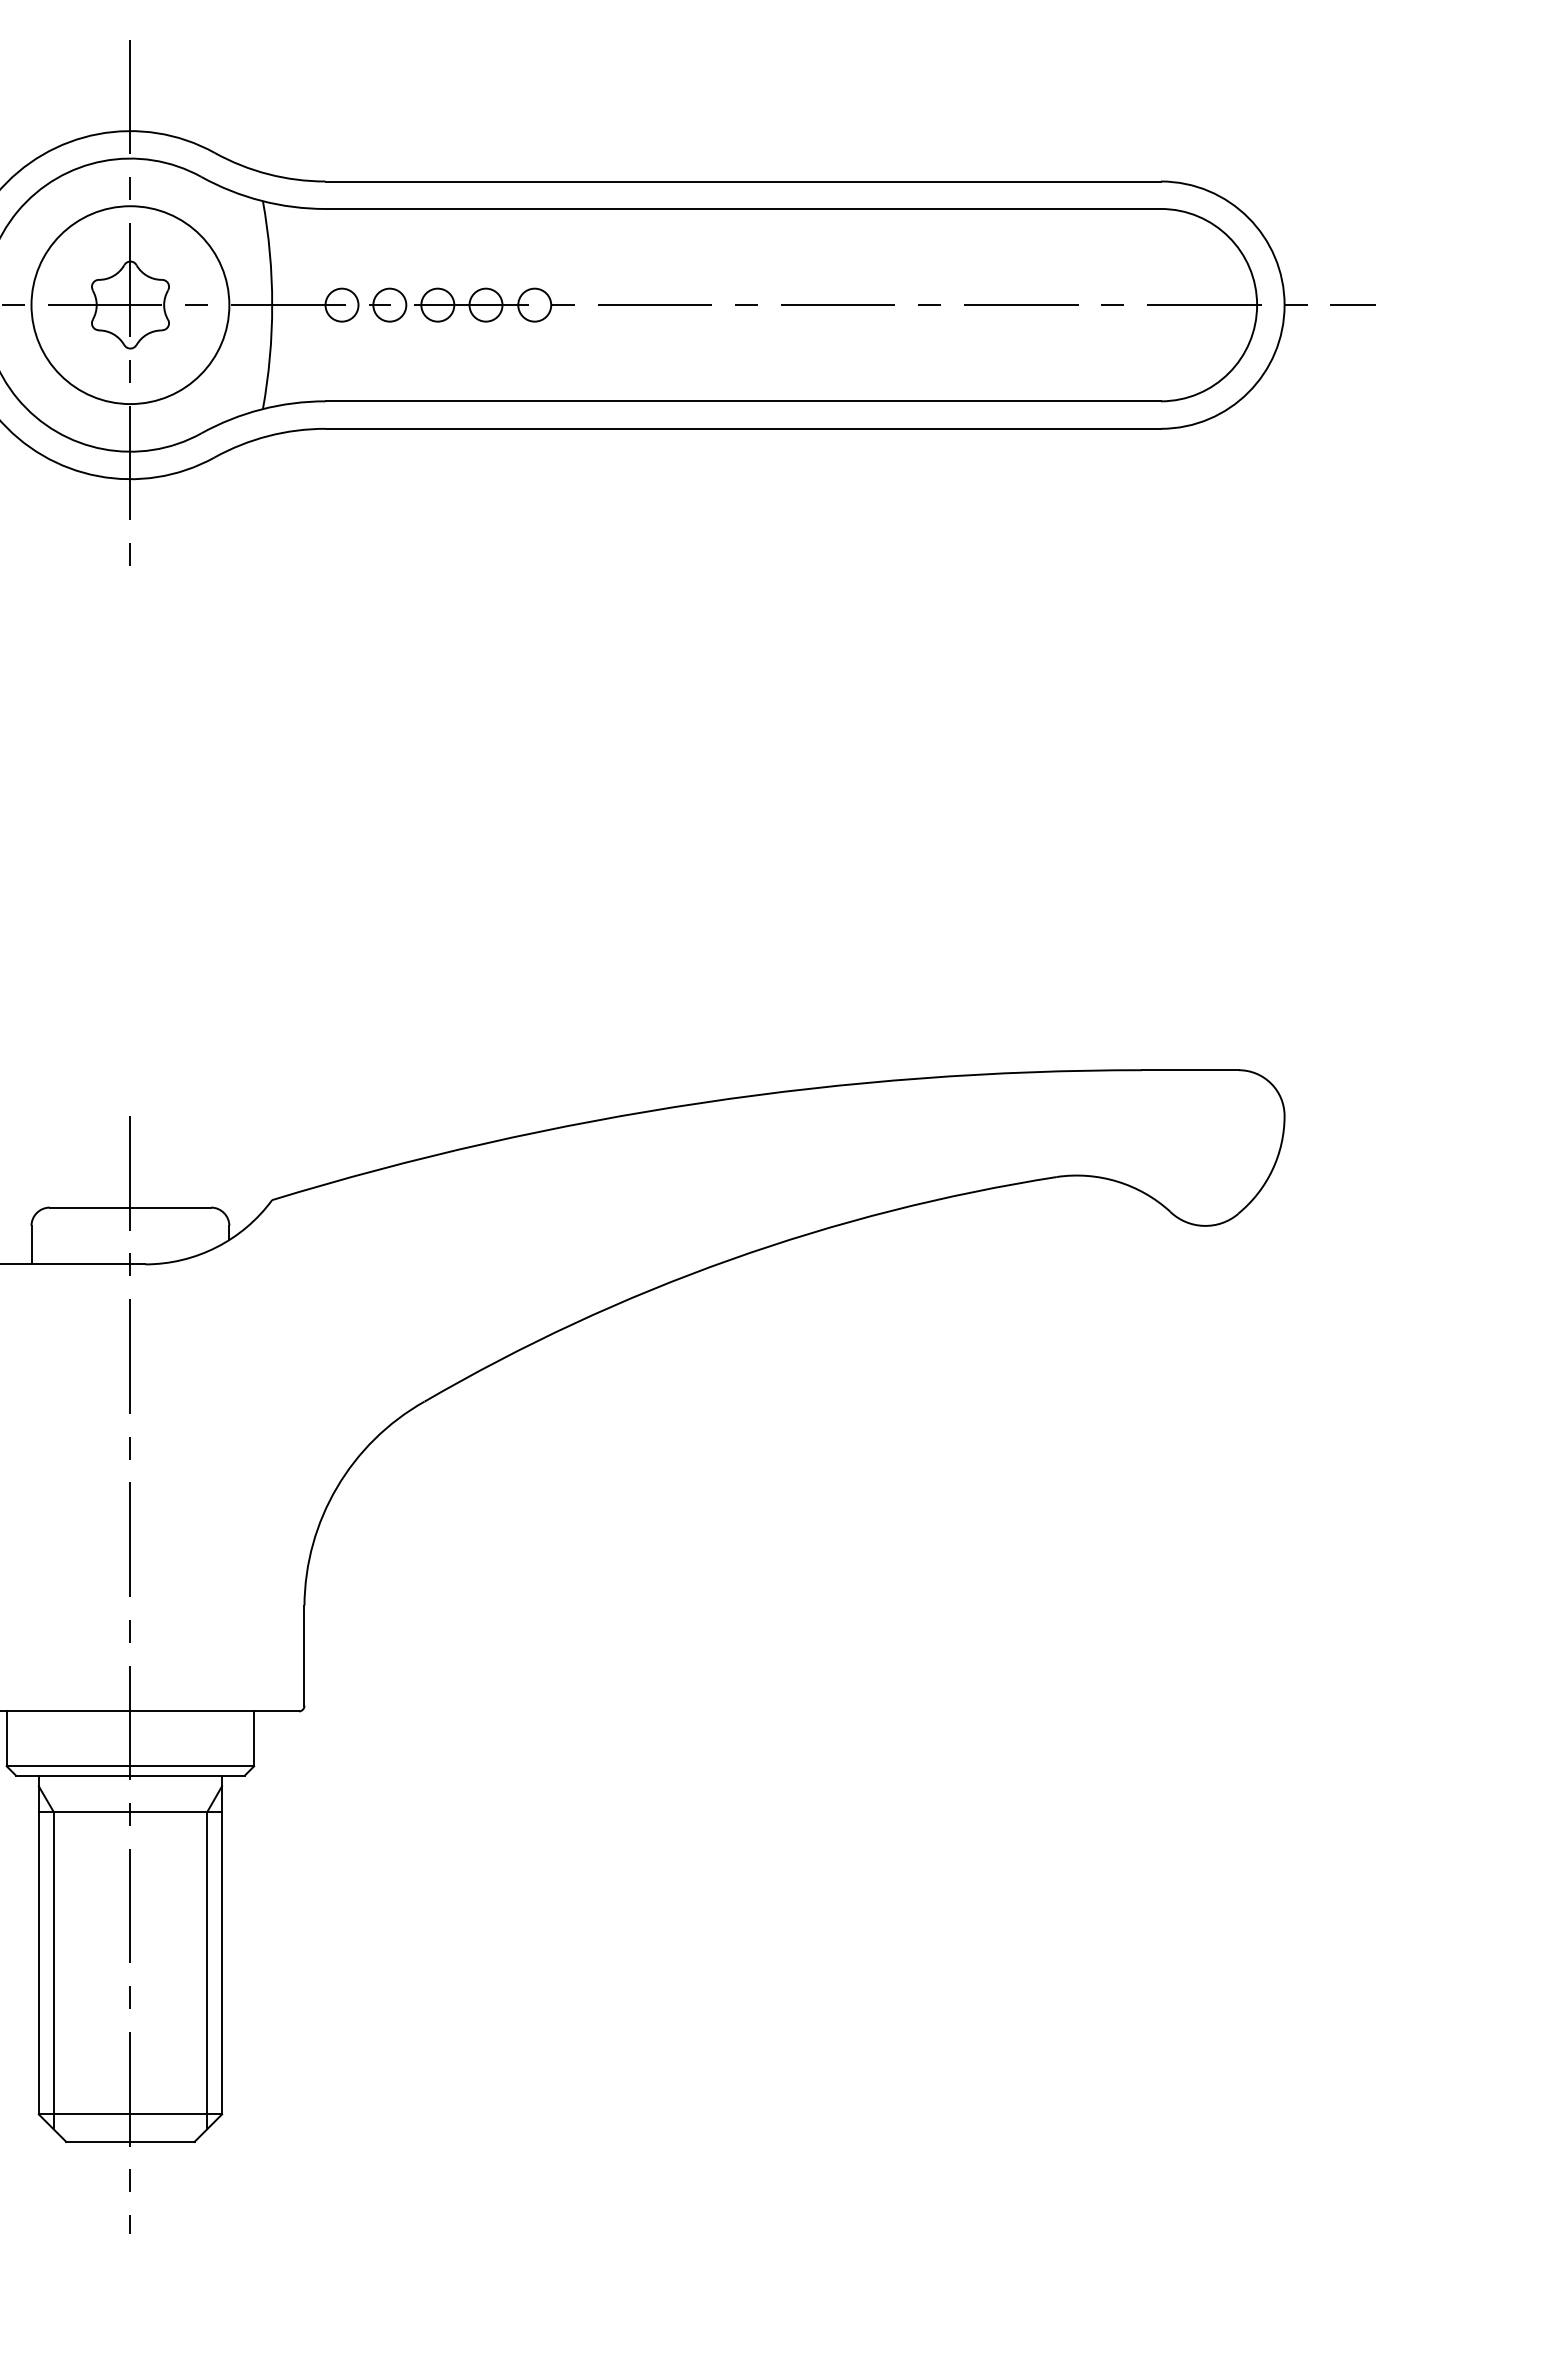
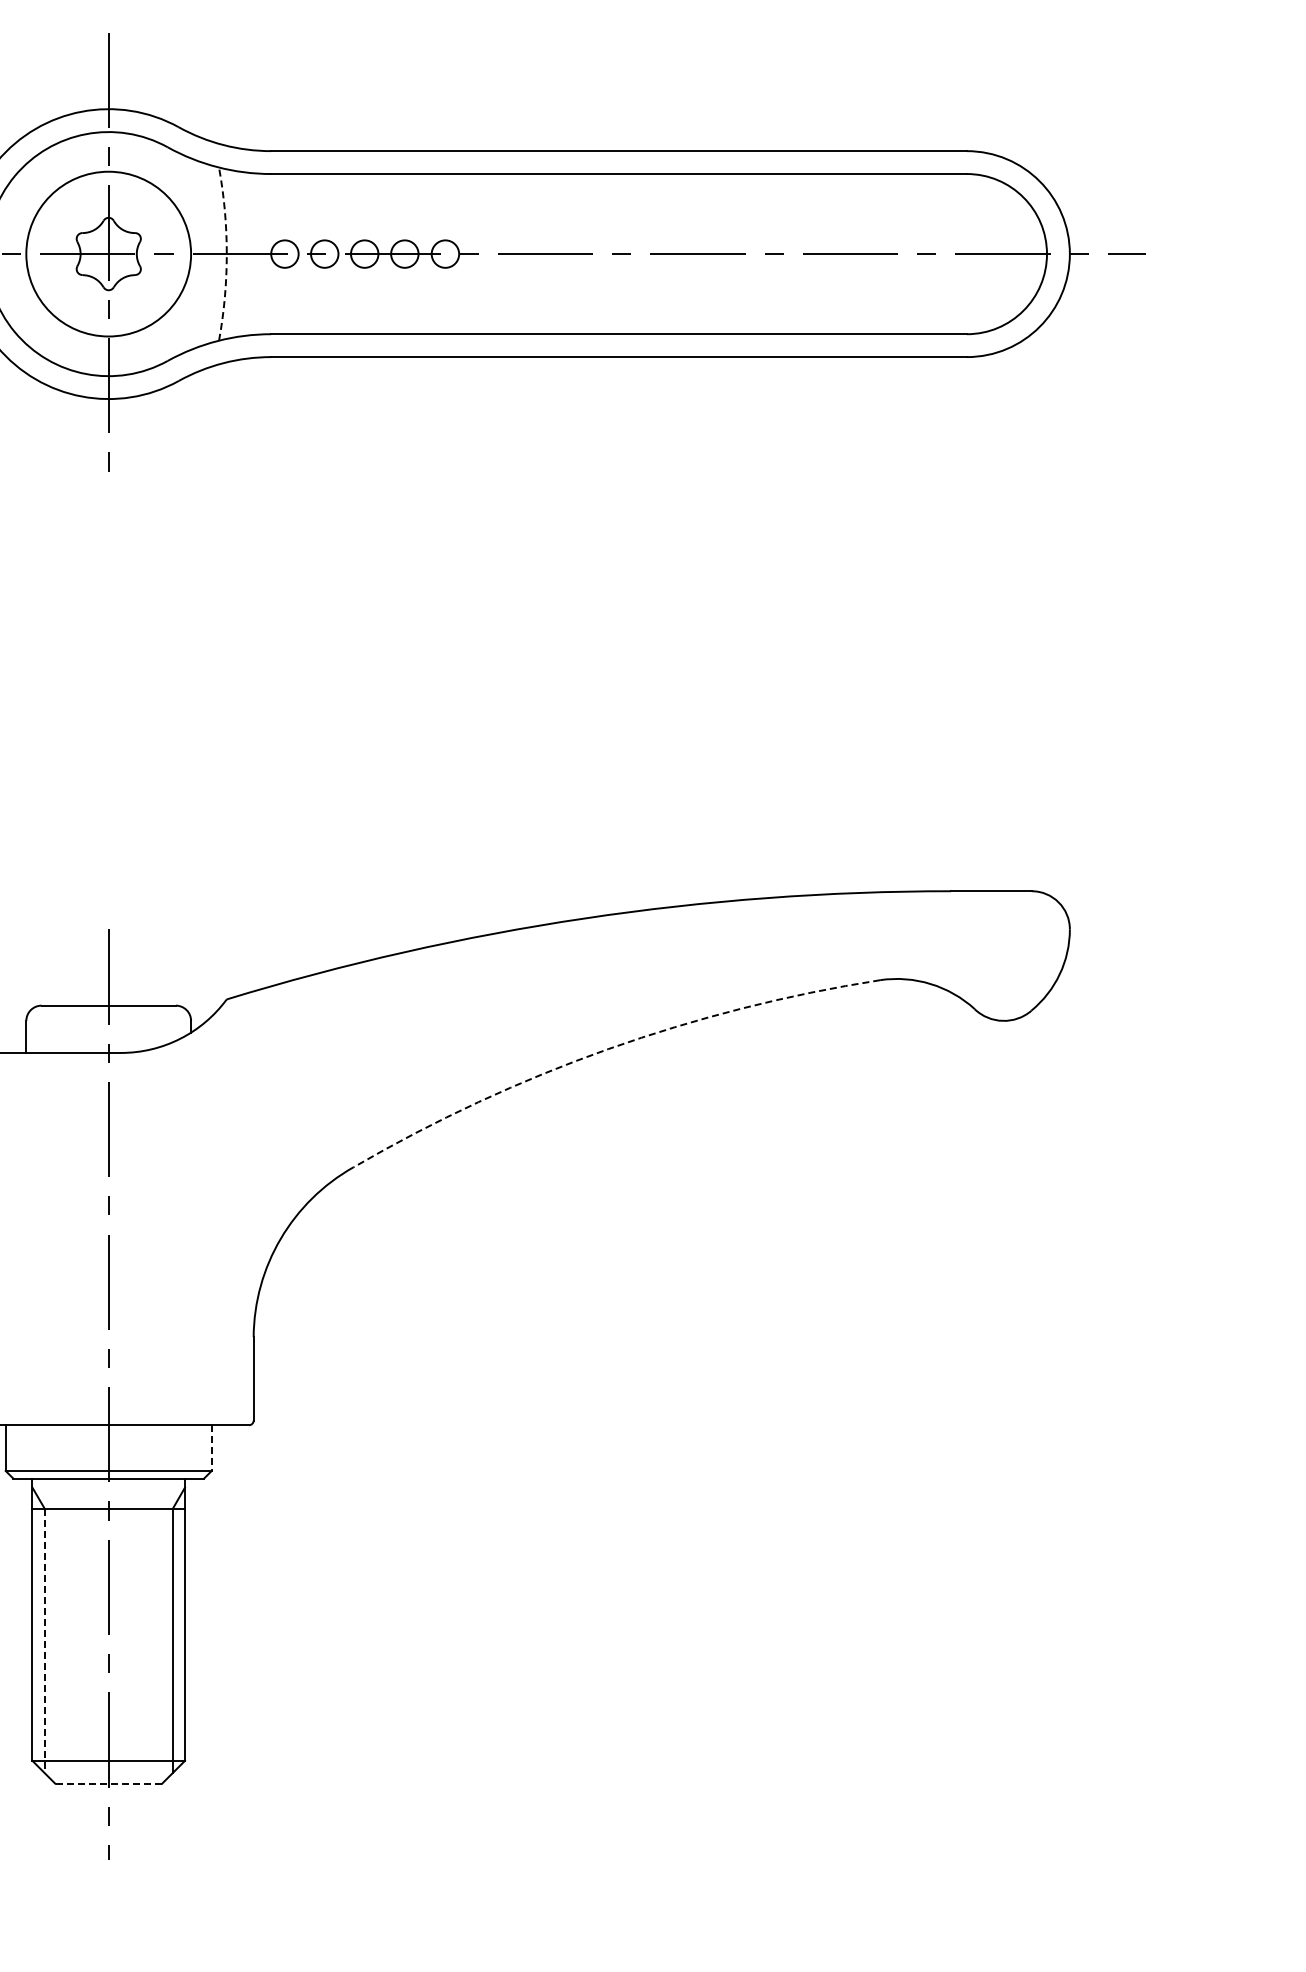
arc: (271, 305) -> (226, 254), solid -> dashed
arc: (730, 1260) -> (608, 1049), solid -> dashed
line: (253, 1739) -> (211, 1448), solid -> dashed
line: (53, 1971) -> (44, 1641), solid -> dashed
line: (130, 2141) -> (108, 1783), solid -> dashed

